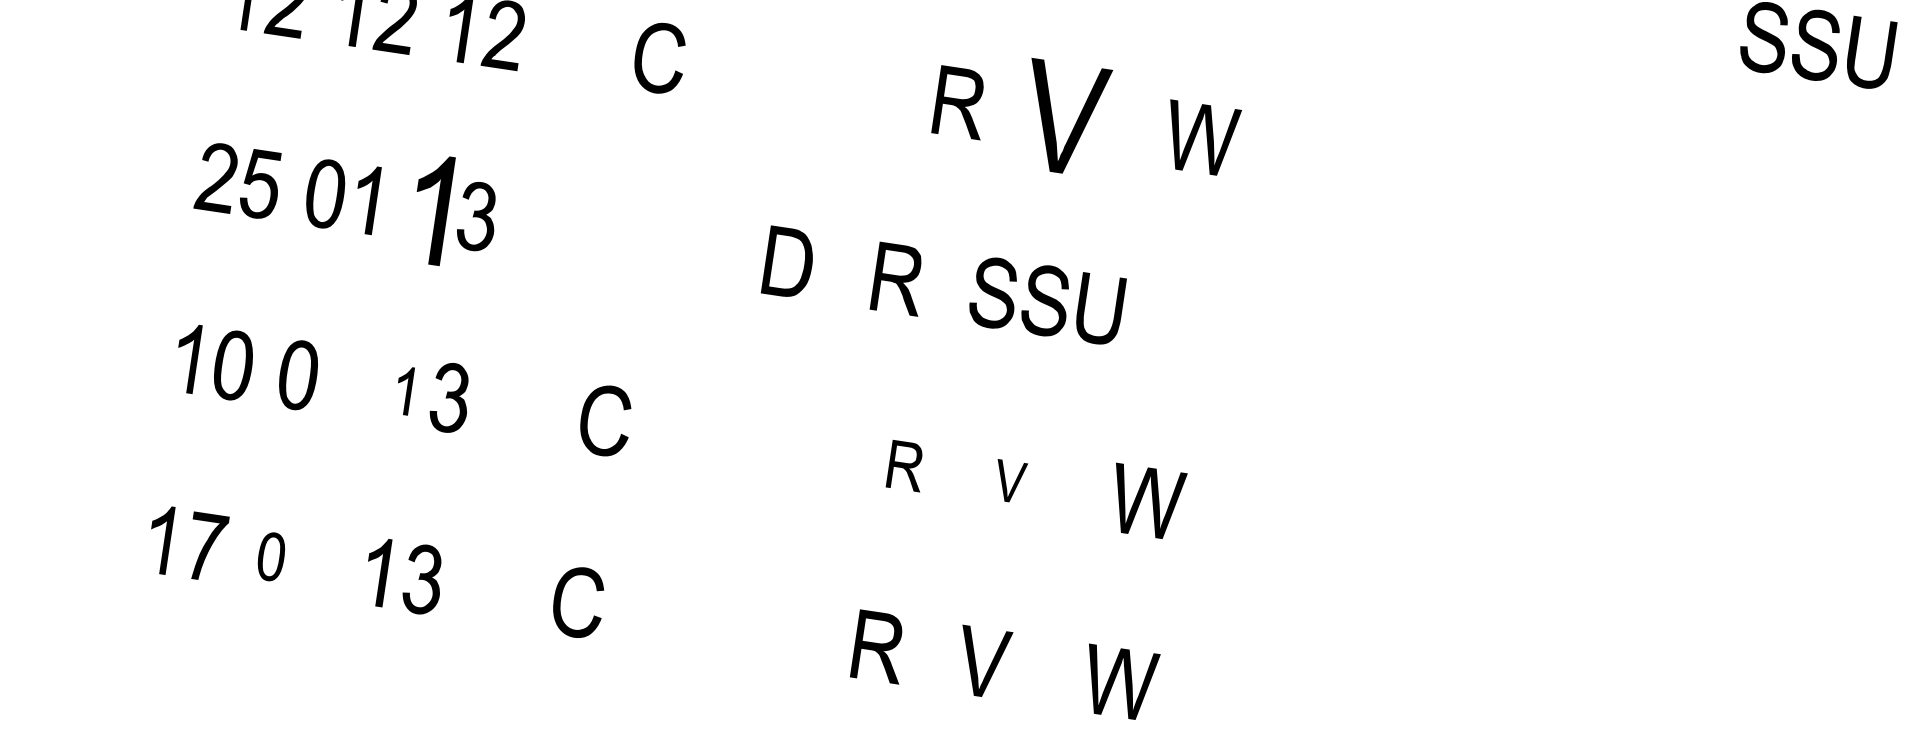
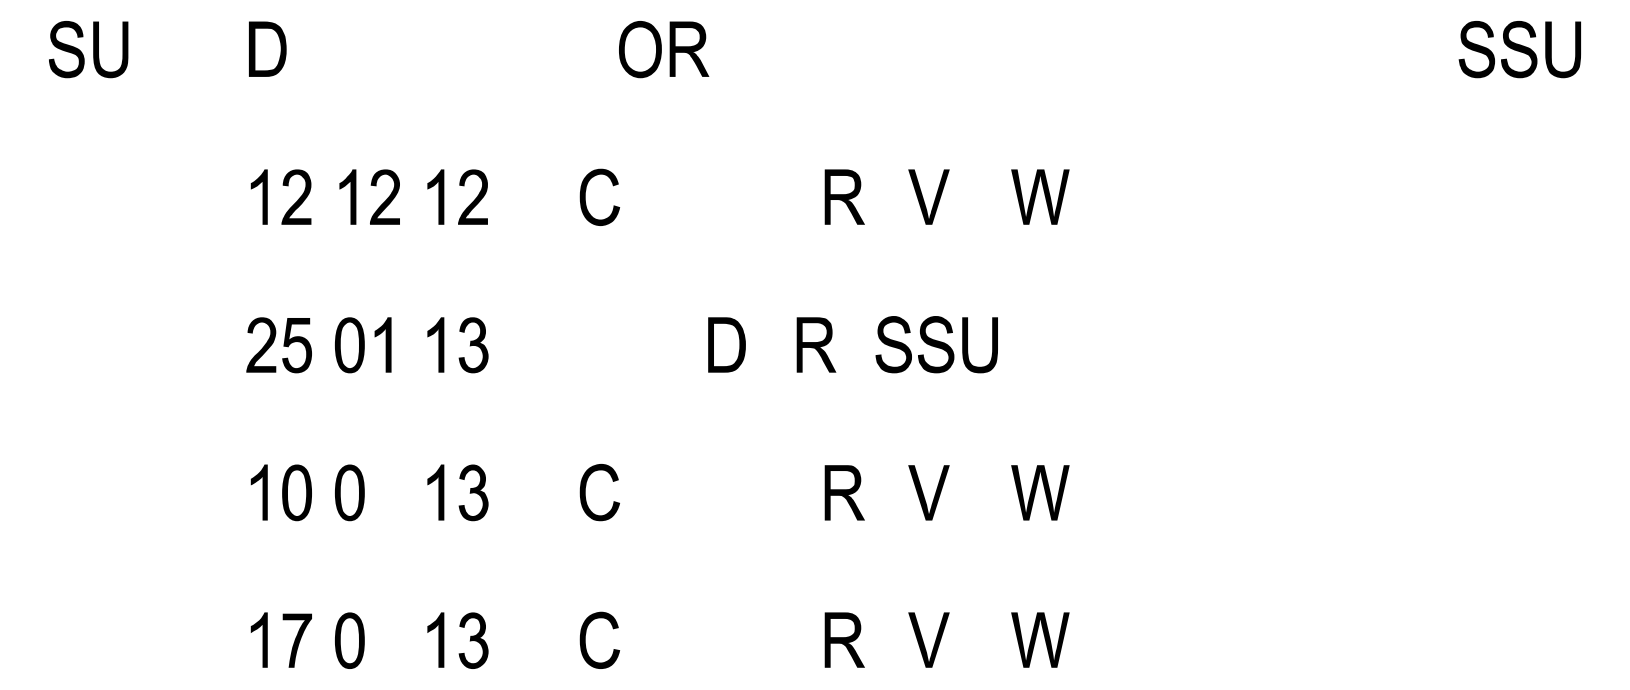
part: (1063, 117) -> (928, 196), size x0.62
part: (430, 208) -> (435, 344), size x0.62
part: (403, 390) -> (435, 492), size x1.43
part: (906, 465) -> (844, 492), size x1.43
part: (1009, 481) -> (928, 492), size x1.67
part: (270, 556) -> (349, 640), size x1.43

